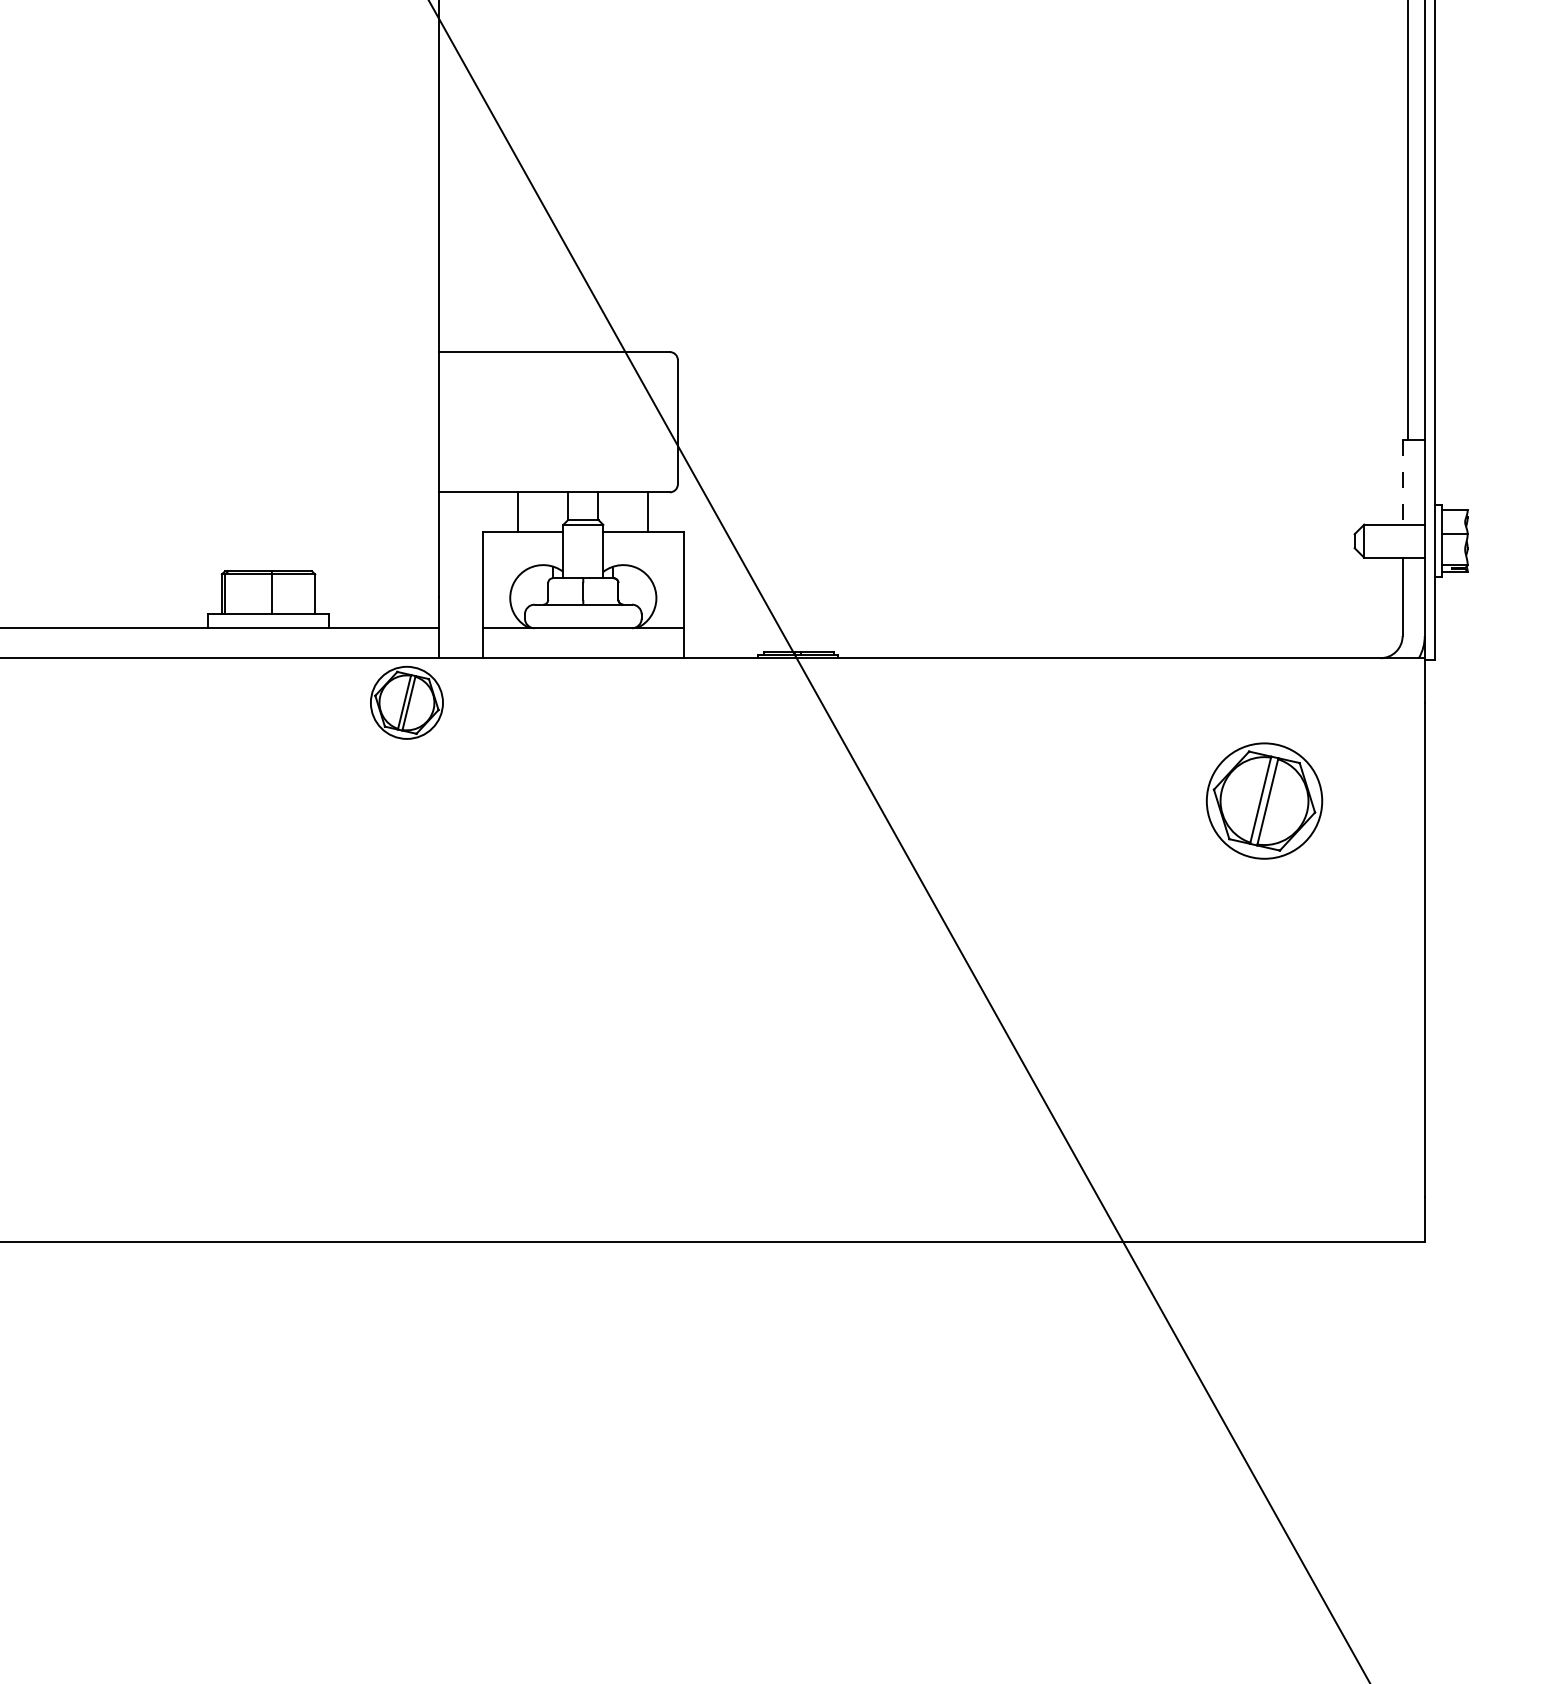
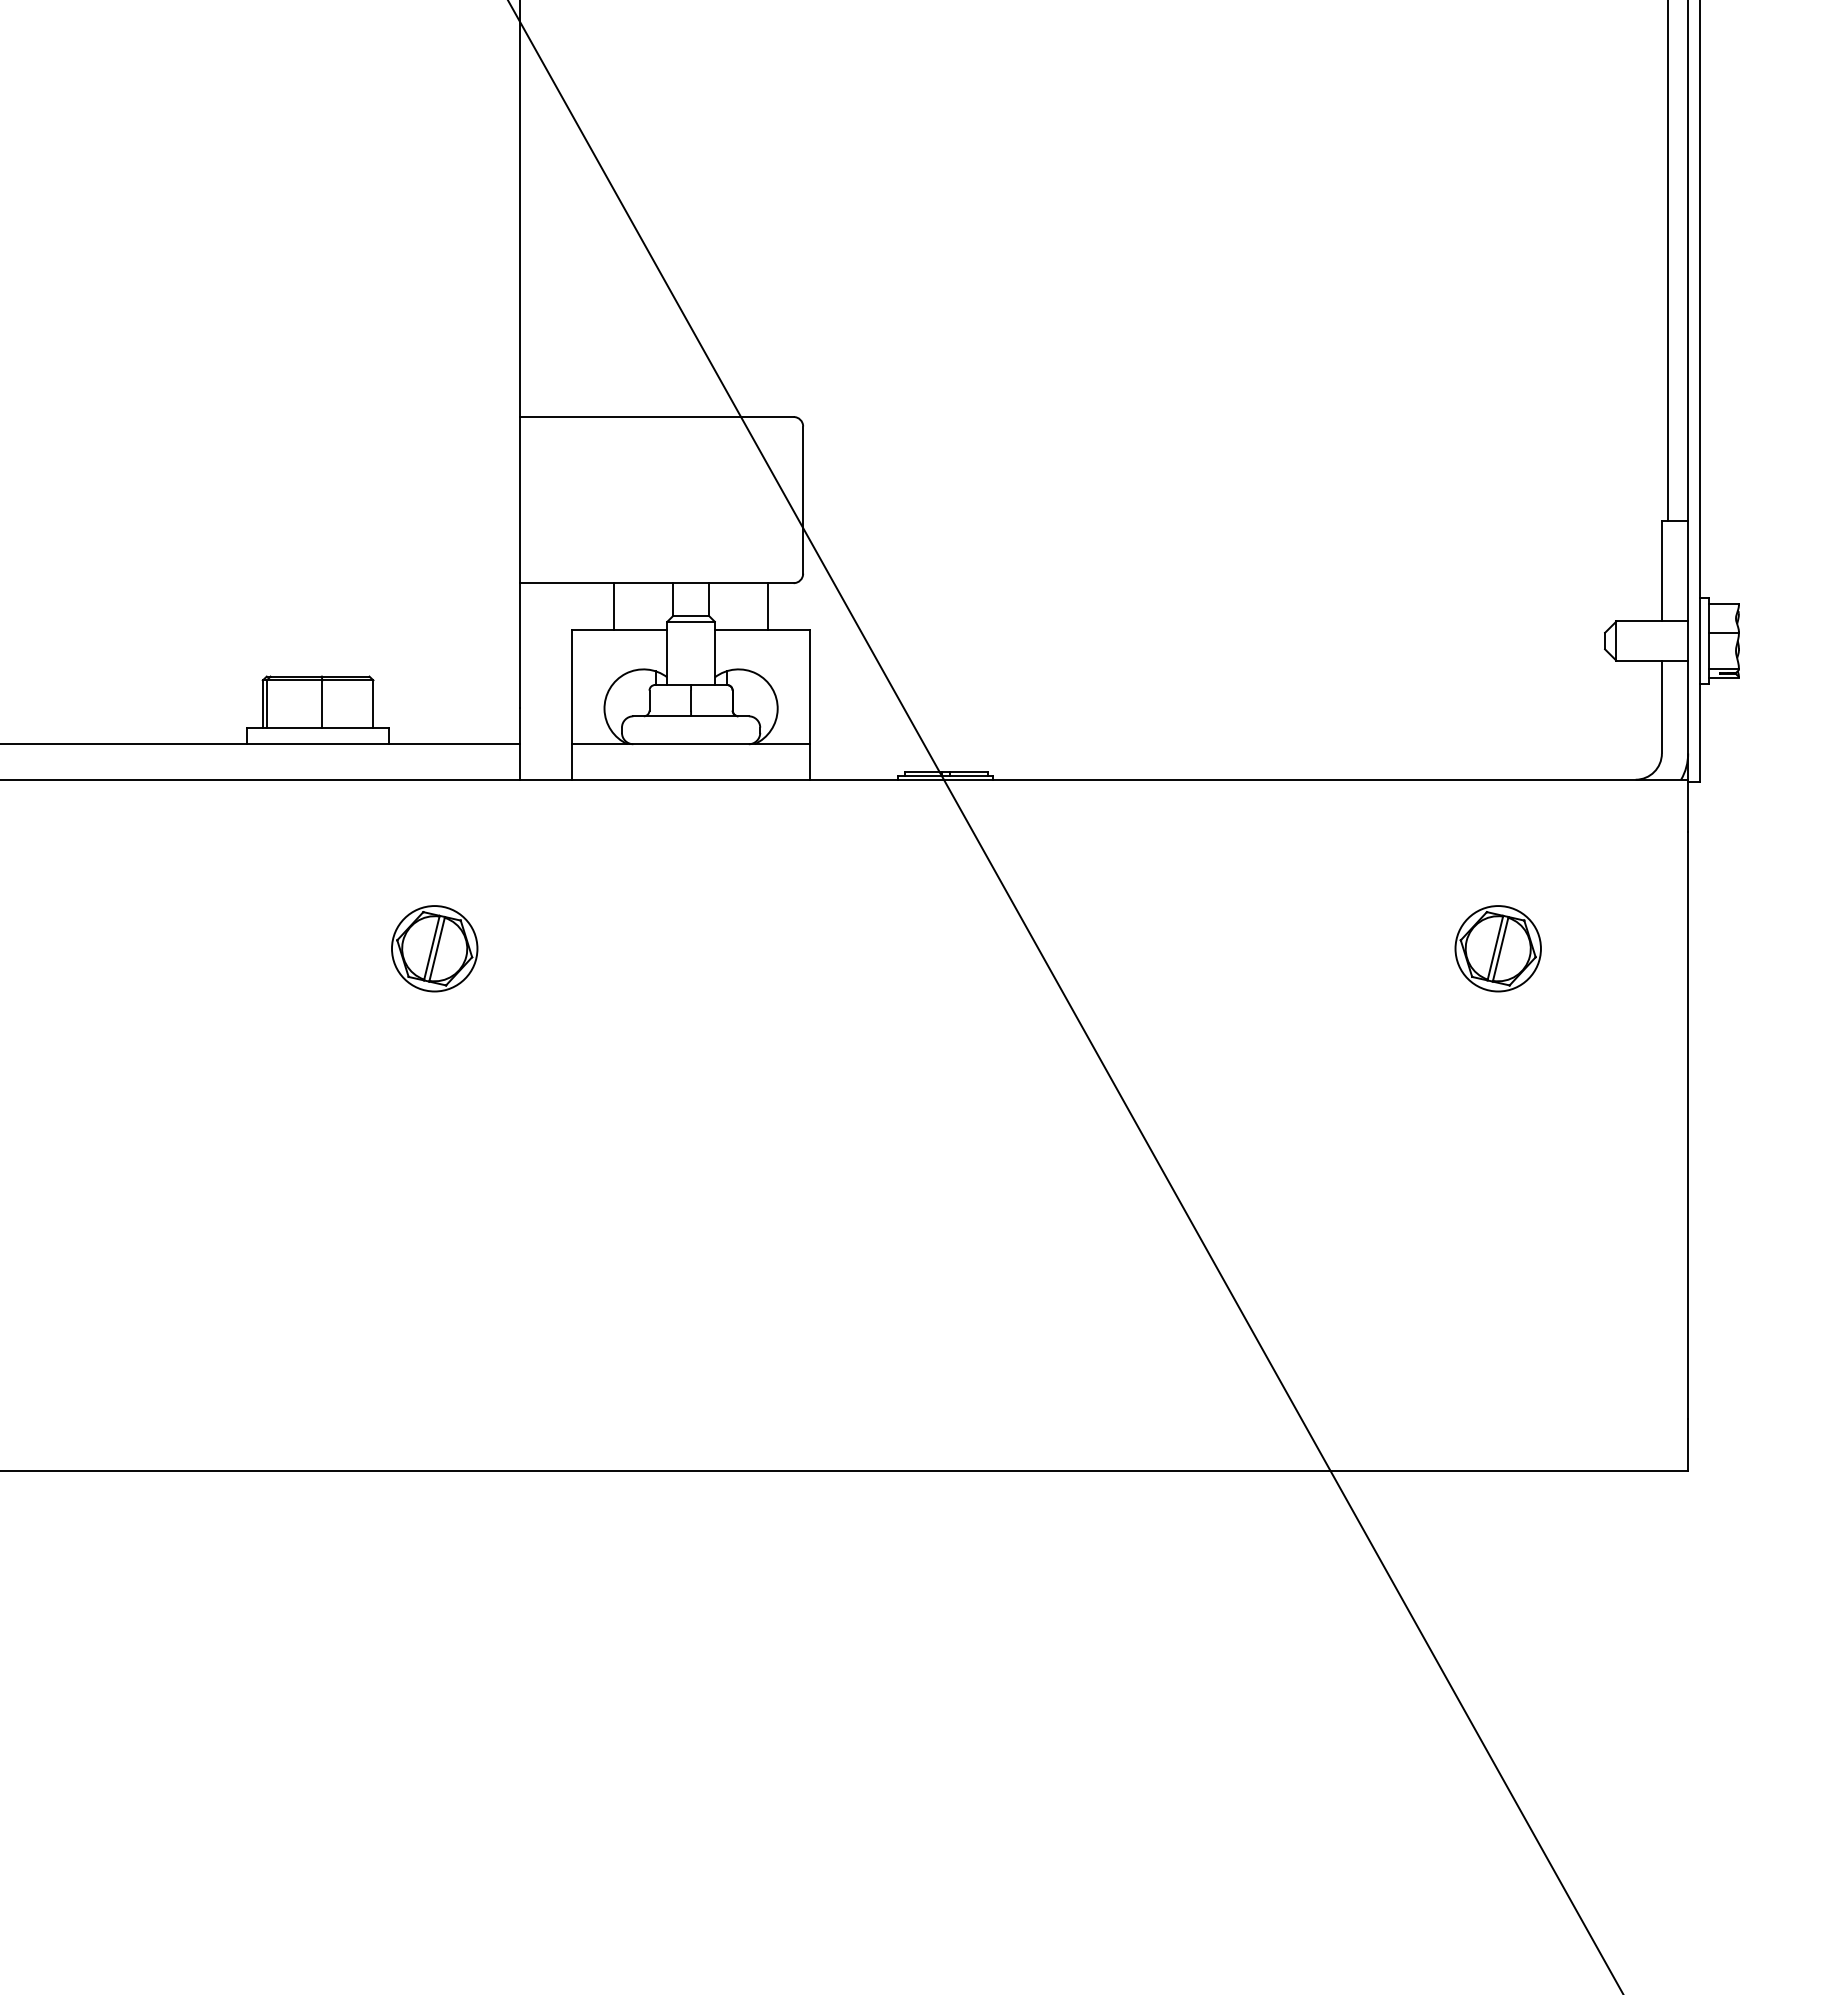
line: (1402, 482) -> (1661, 571), dashed -> solid
part: (406, 702) -> (434, 948), moved
part: (1264, 800) -> (1498, 948), size x0.62

